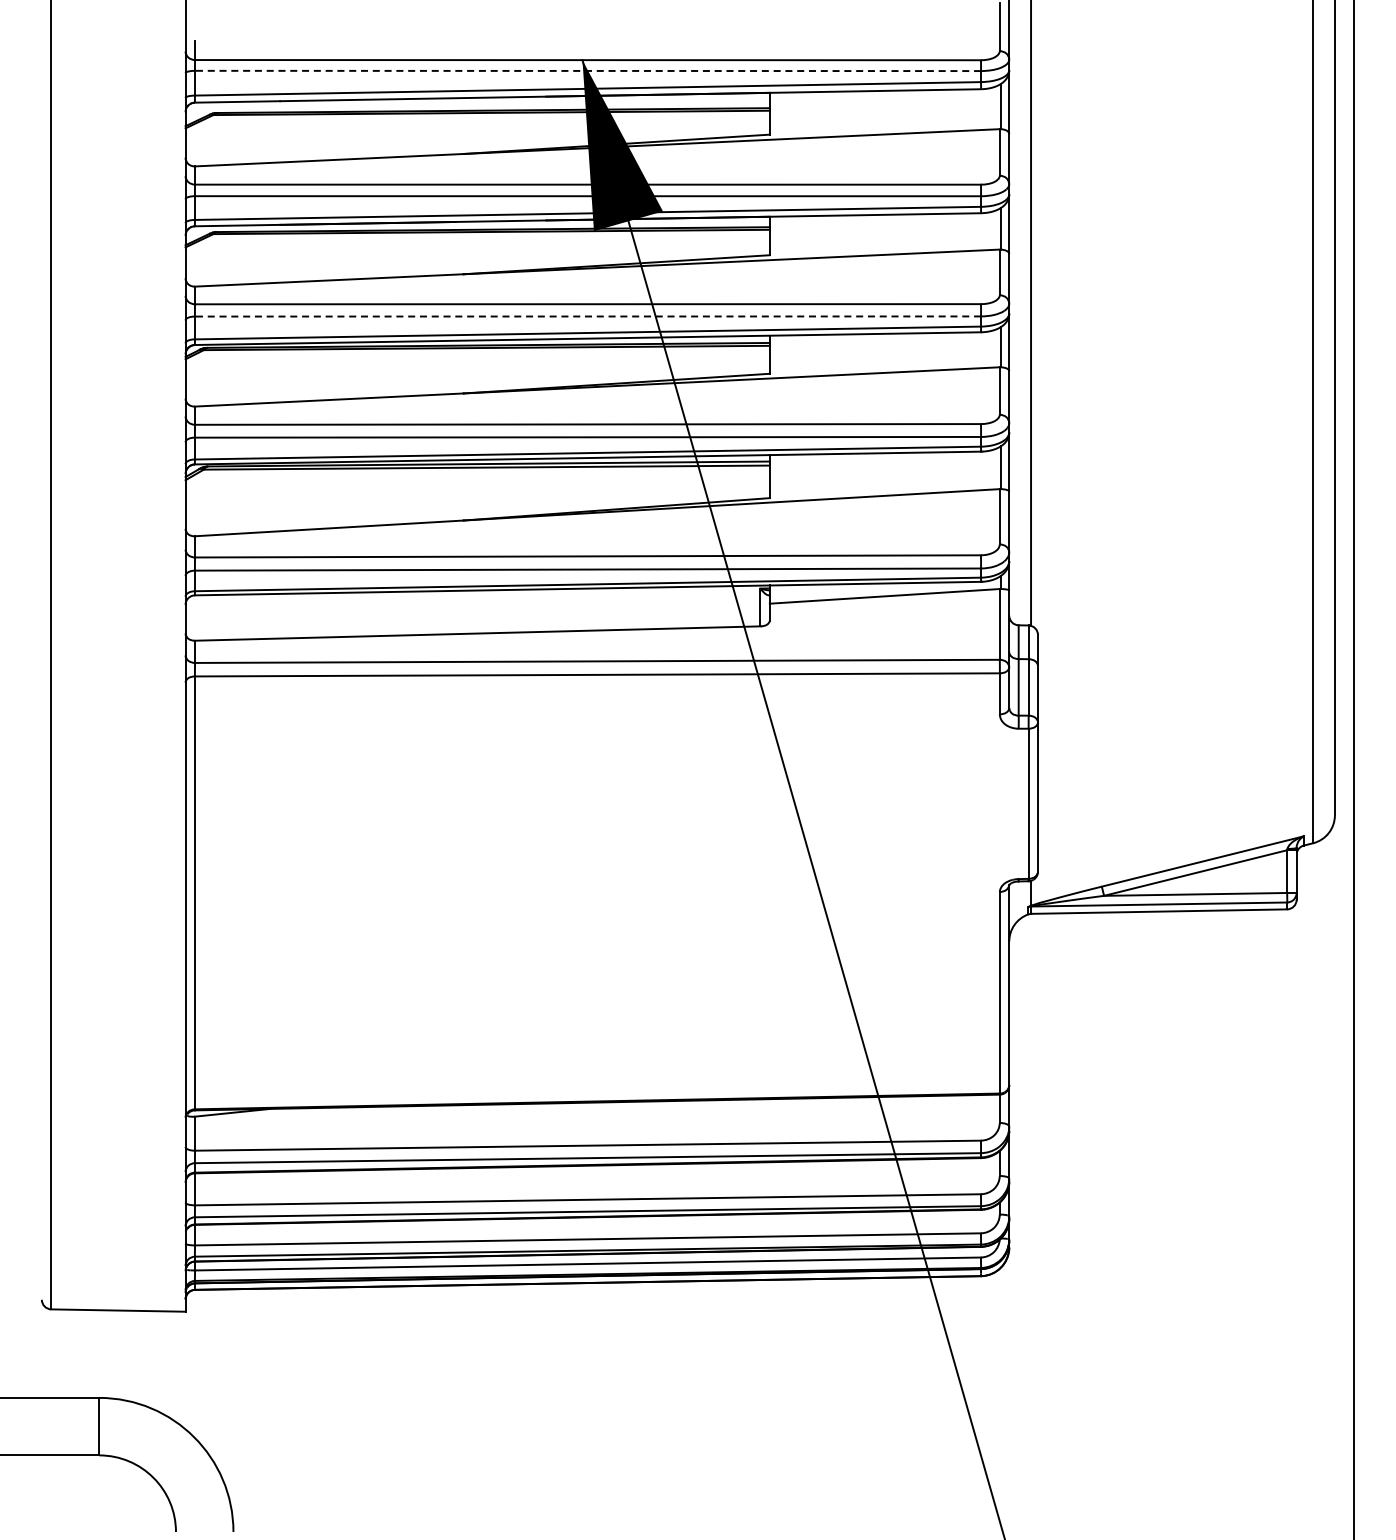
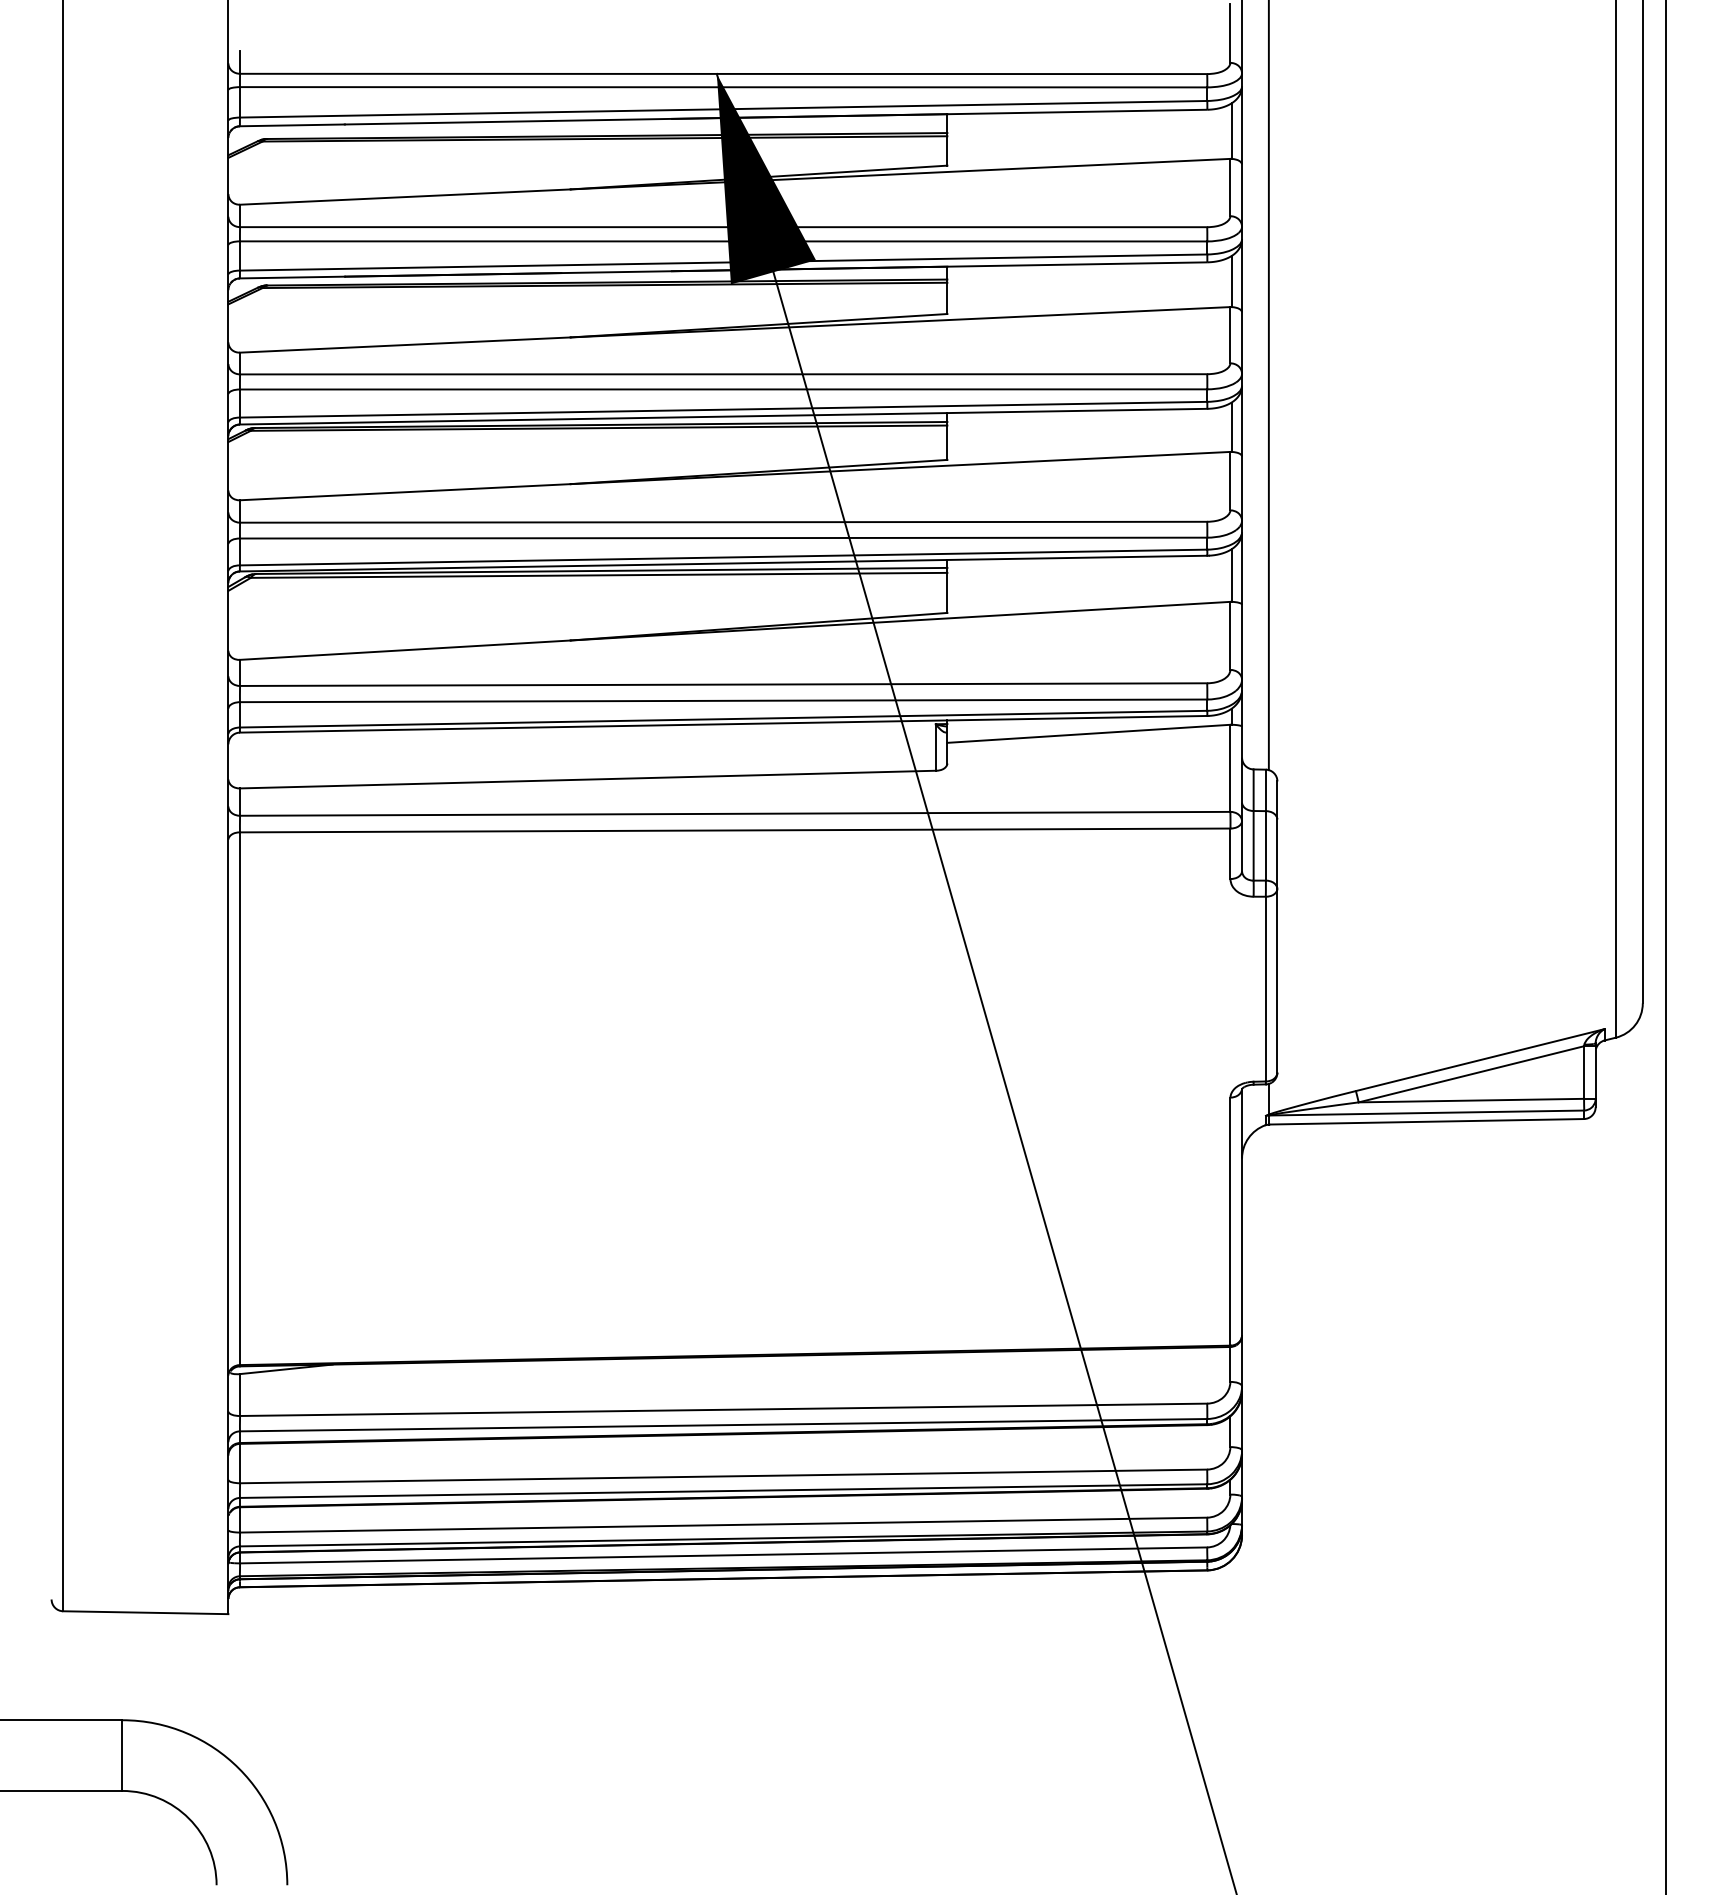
line: (587, 70) -> (723, 86), dashed -> solid
line: (587, 316) -> (723, 389), dashed -> solid

